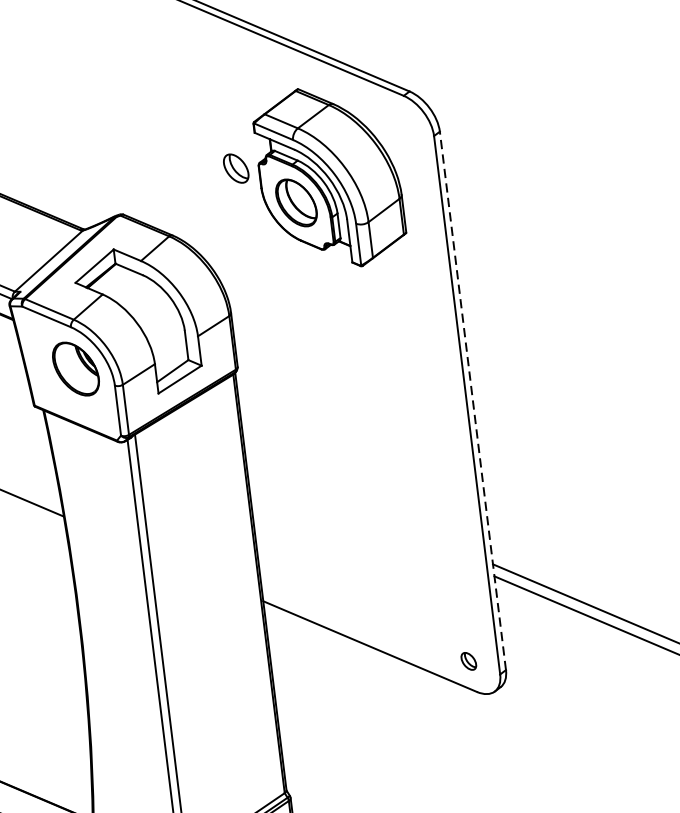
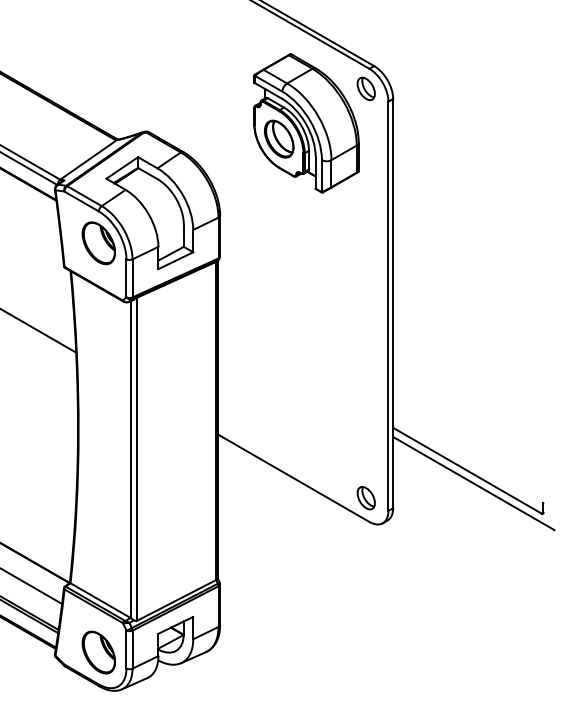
part: (235, 168) -> (365, 88), moved
line: (473, 400) -> (393, 303), dashed -> solid
part: (468, 661) -> (365, 498), size x1.67

